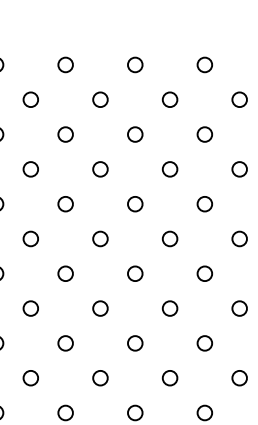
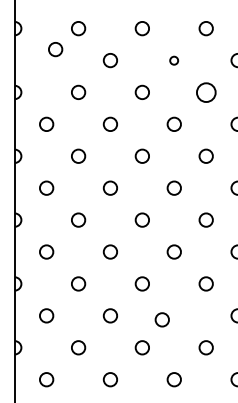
circle: (30, 99) -> (55, 49), moved
circle: (169, 99) -> (173, 60), size x0.6
circle: (204, 133) -> (205, 91), size x1.4
circle: (169, 377) -> (161, 319), moved

